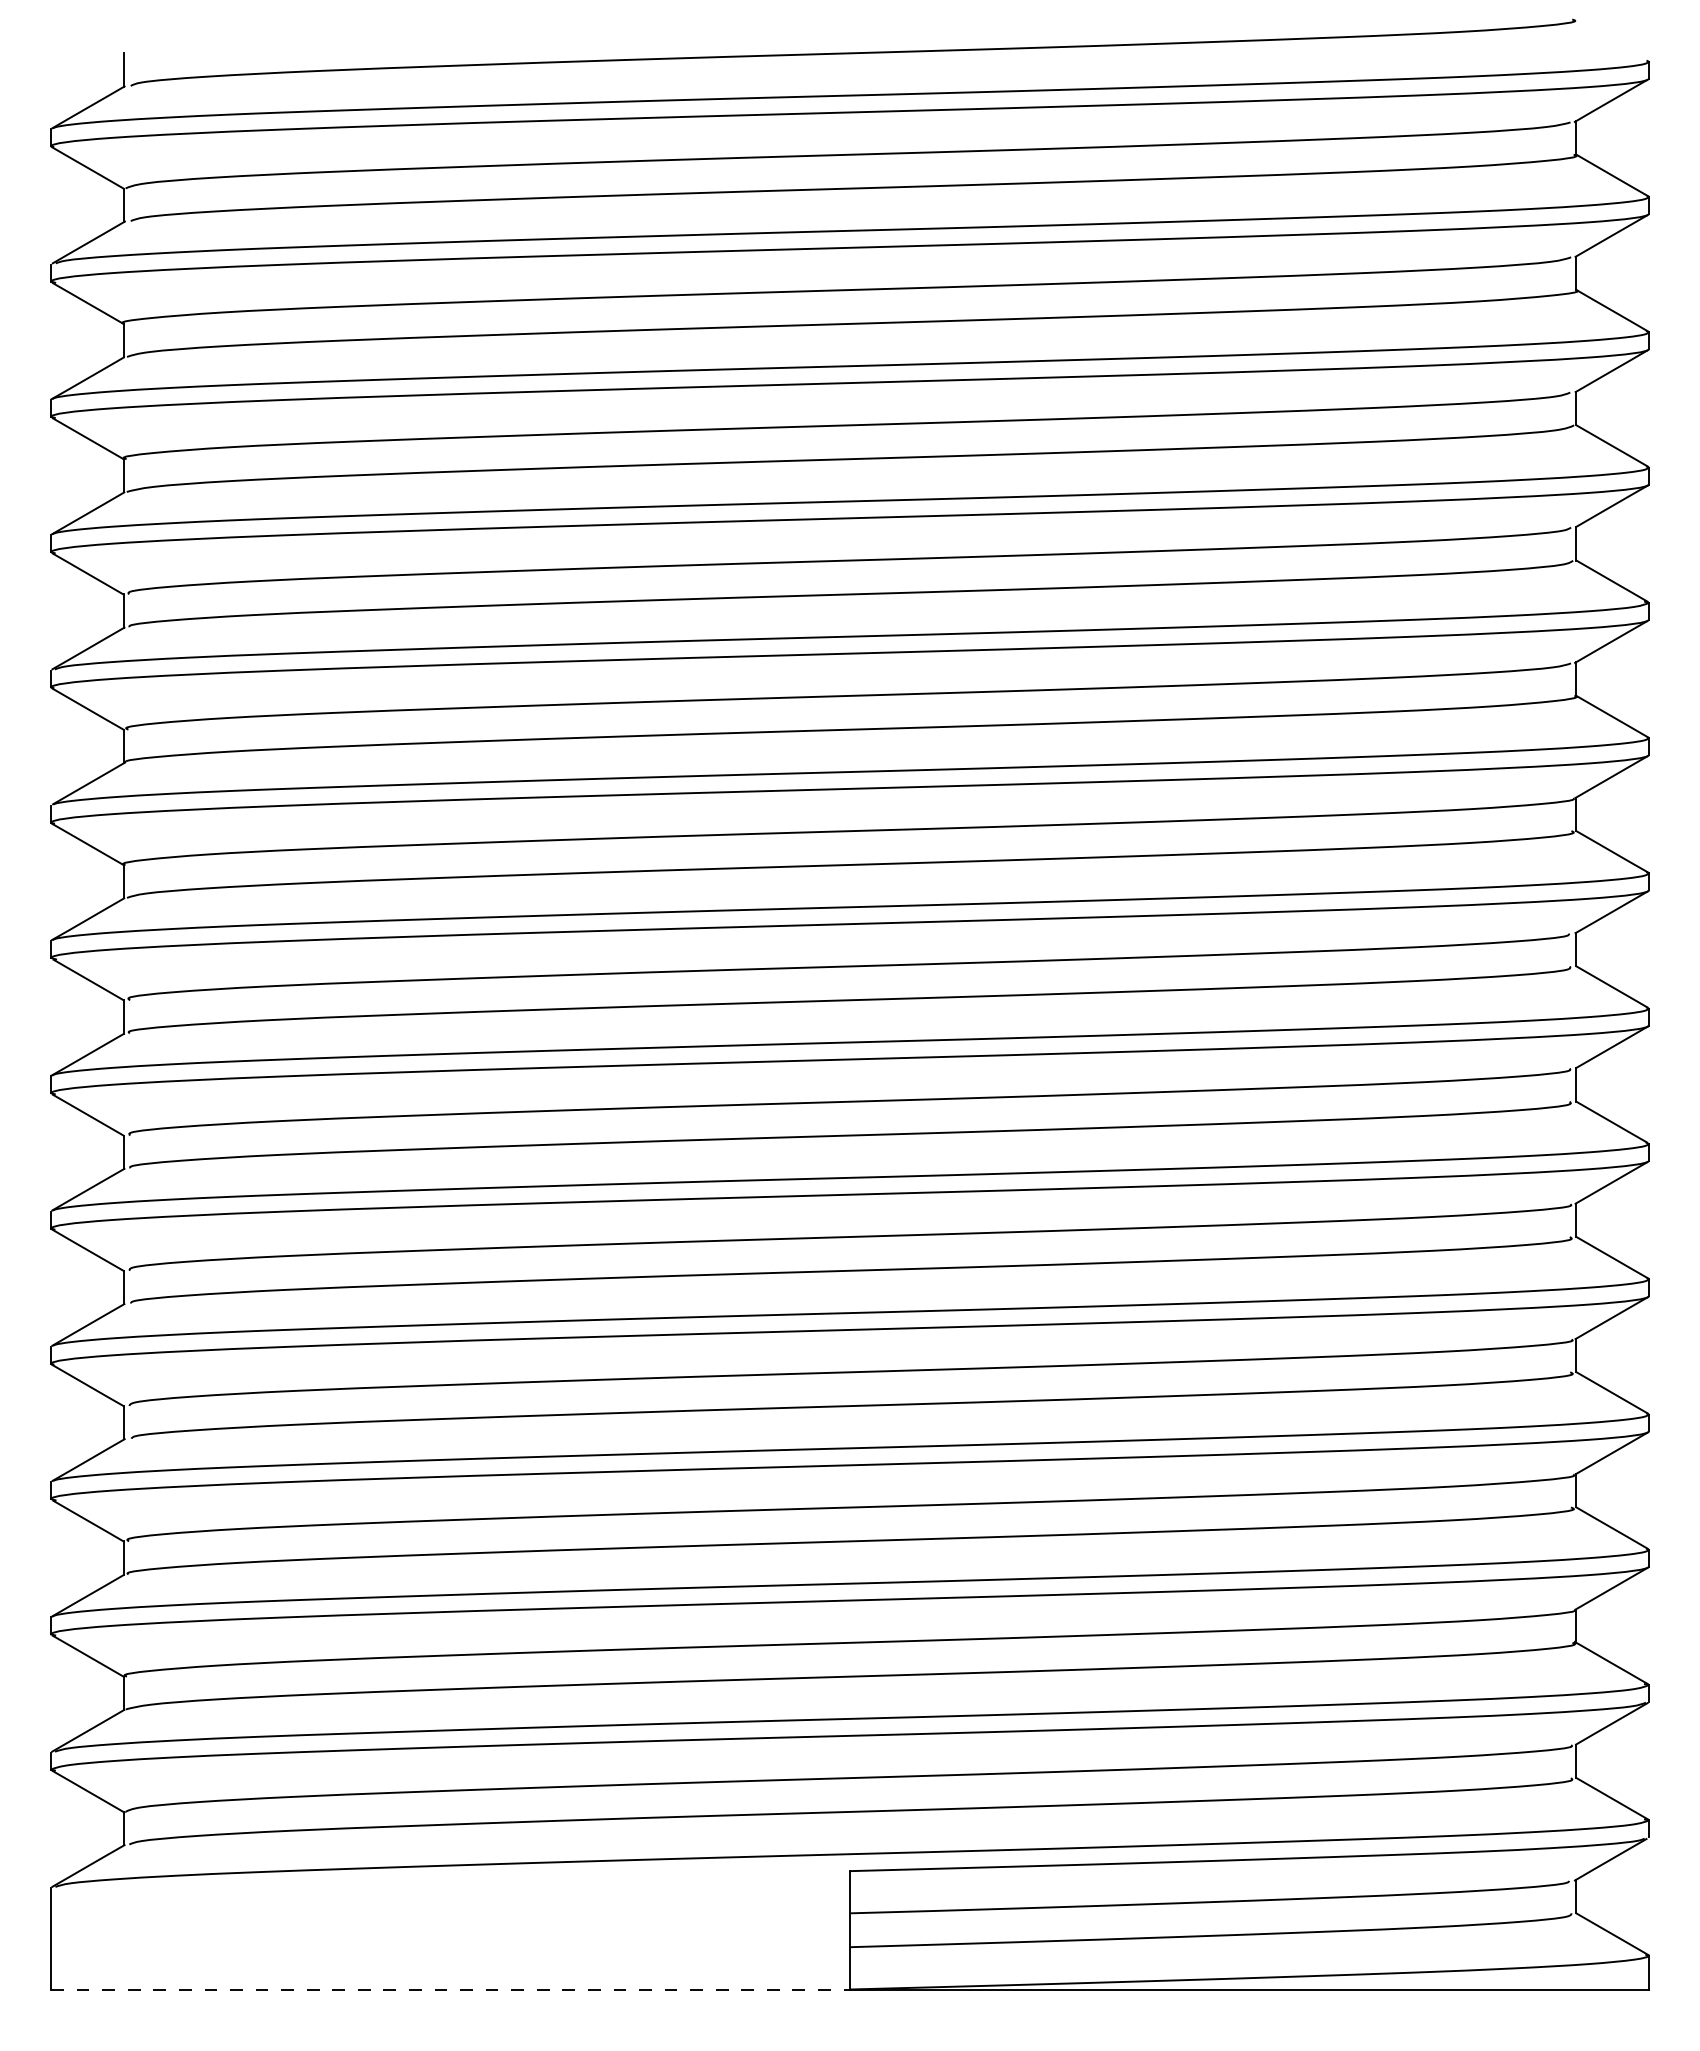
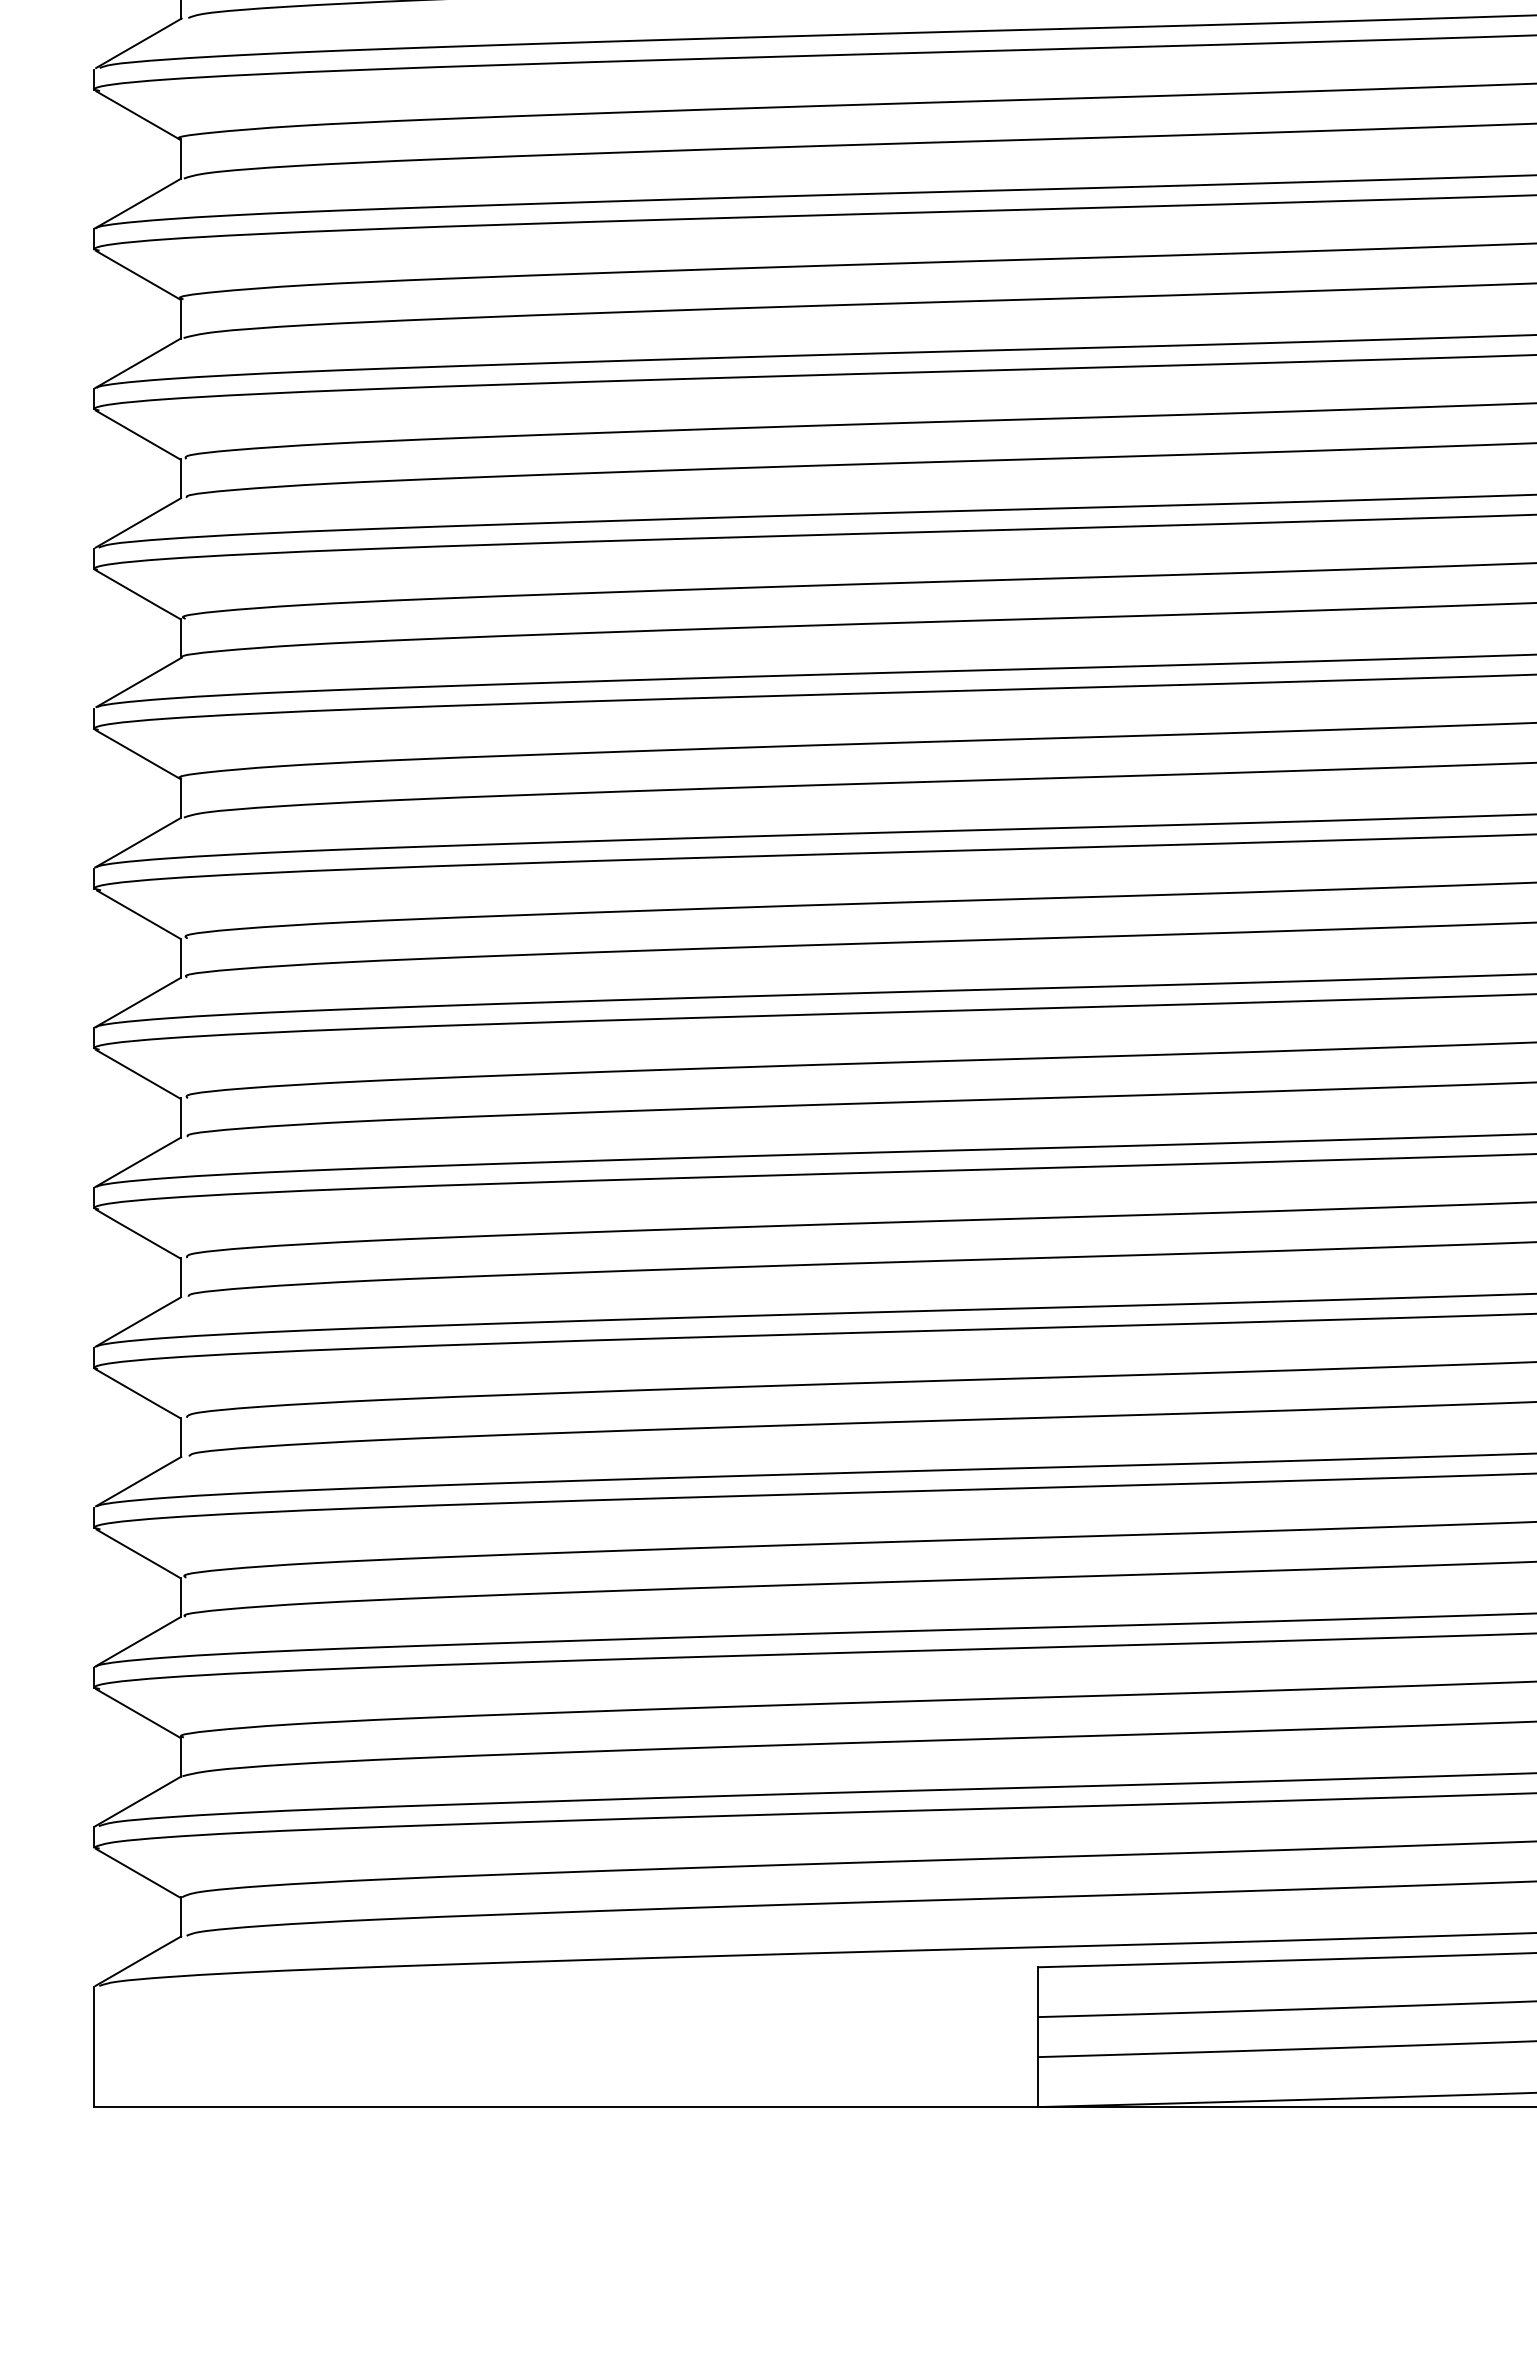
line: (451, 1989) -> (567, 2107), dashed -> solid

